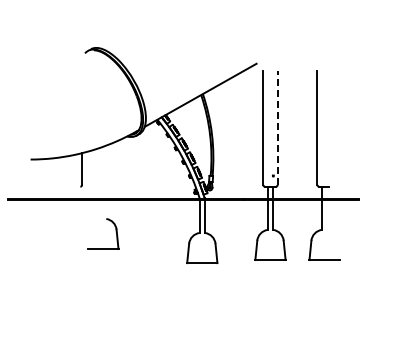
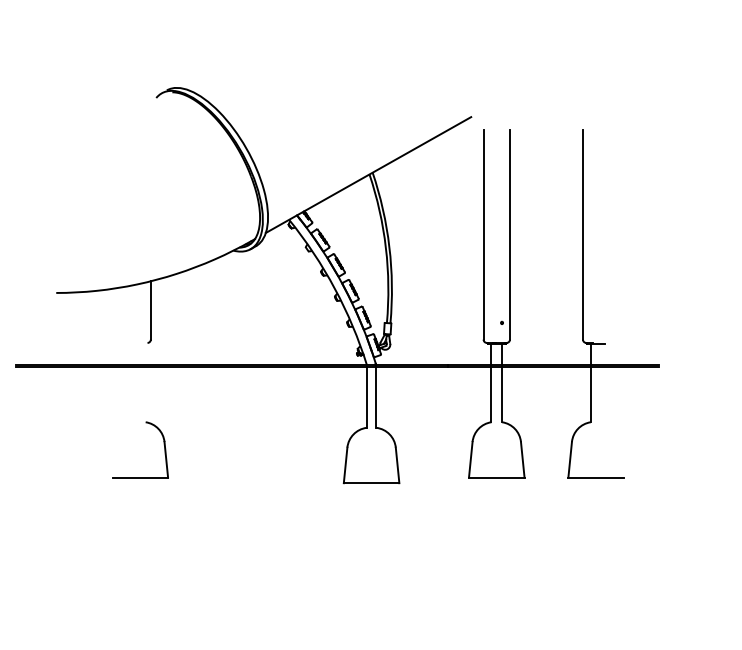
line: (277, 127) -> (509, 234), dashed -> solid
part: (115, 231) -> (162, 445), moved

